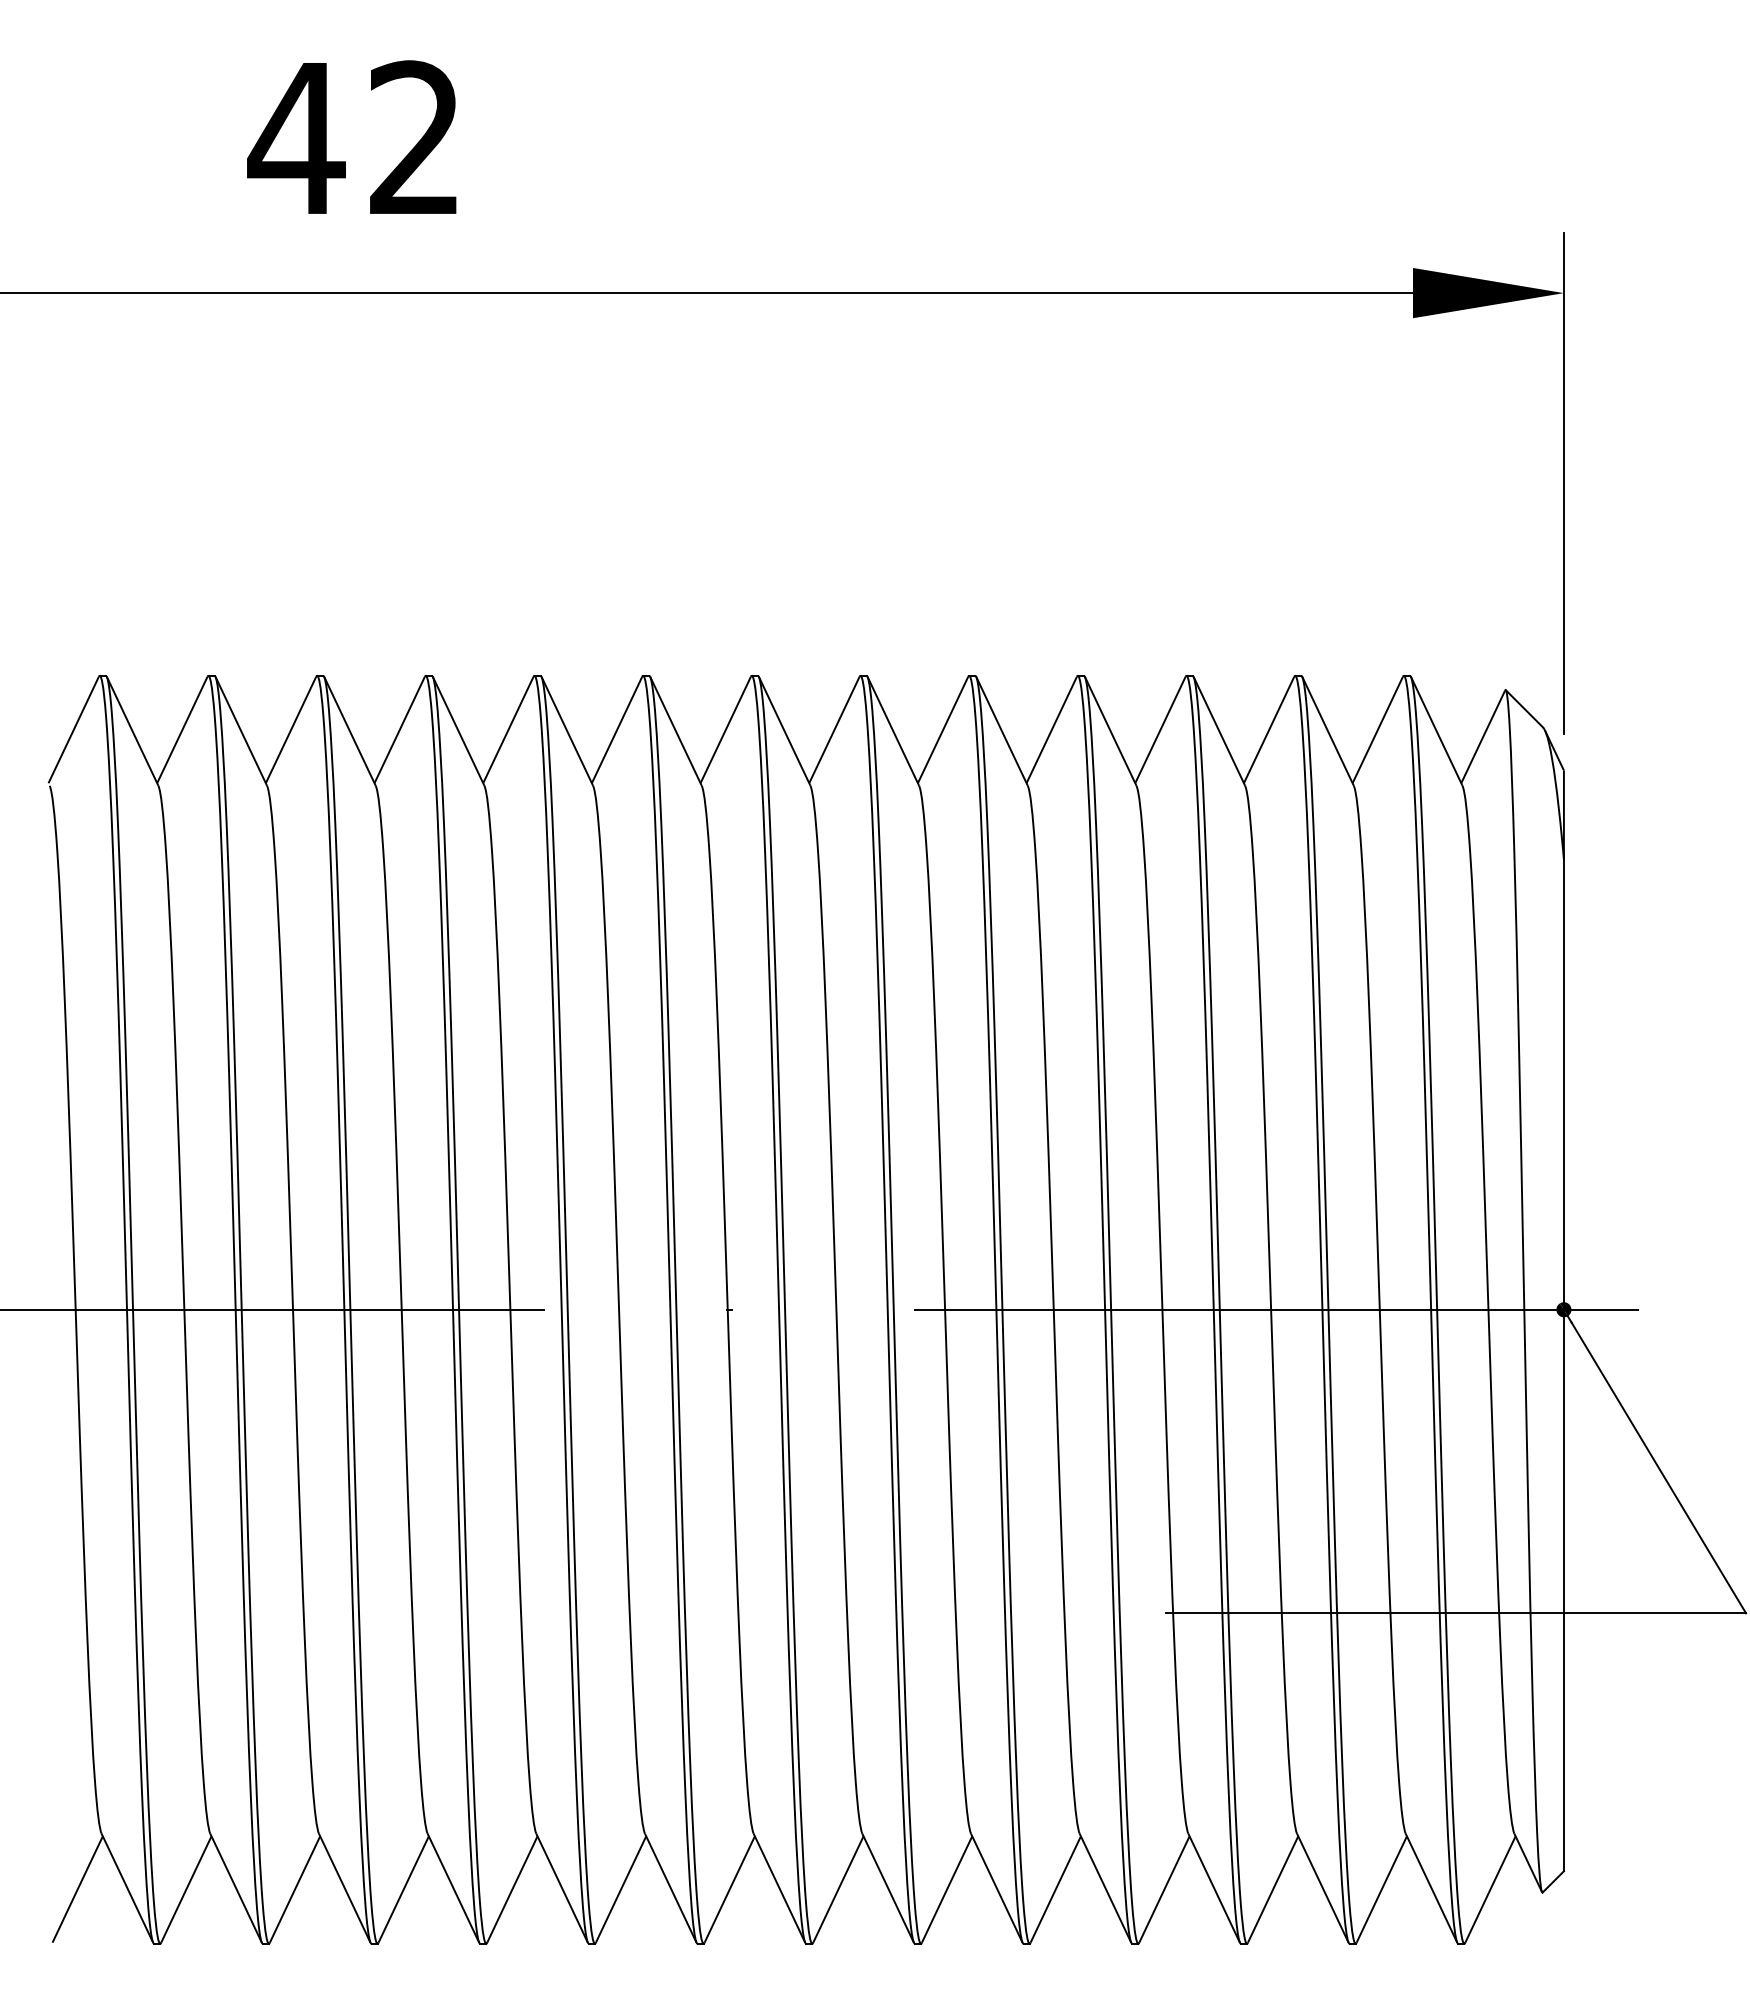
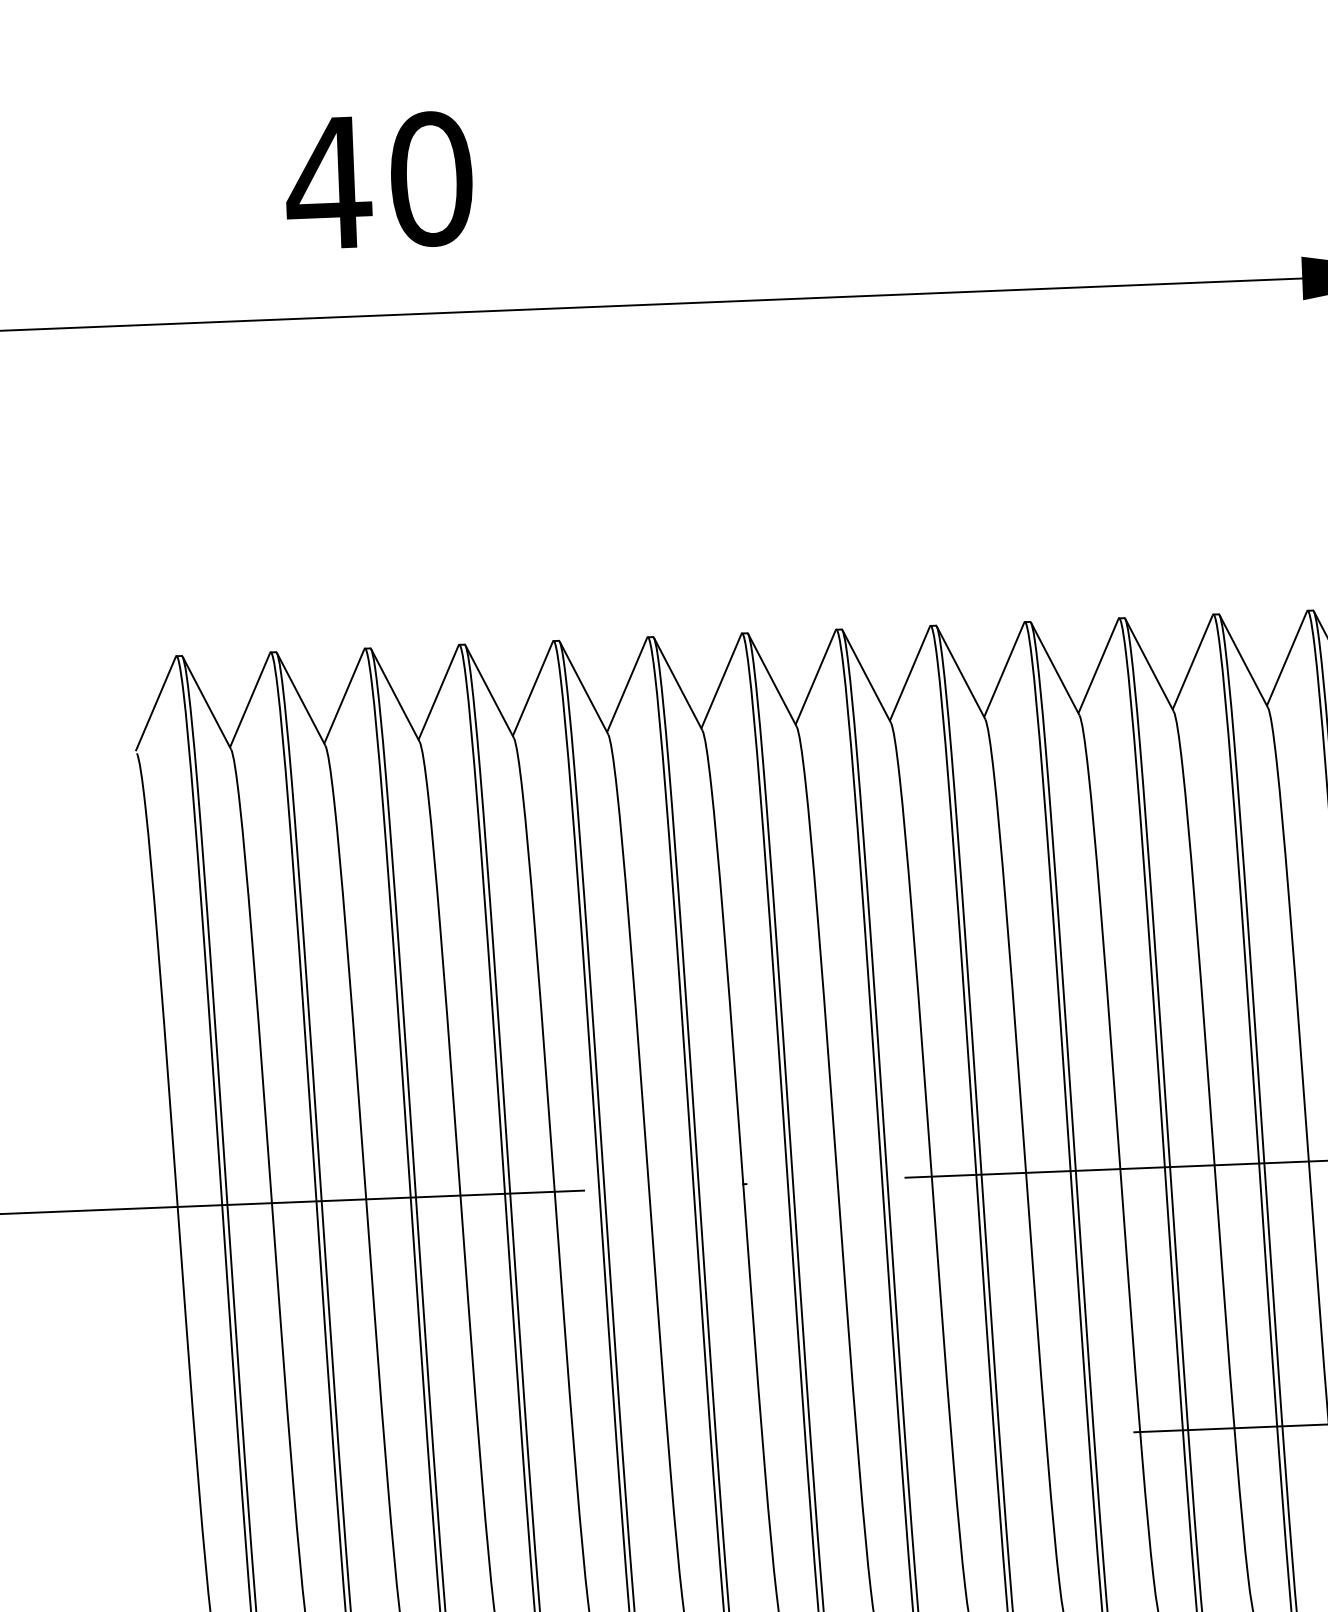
text: (415, 138) -> (431, 179), 42 -> 40

